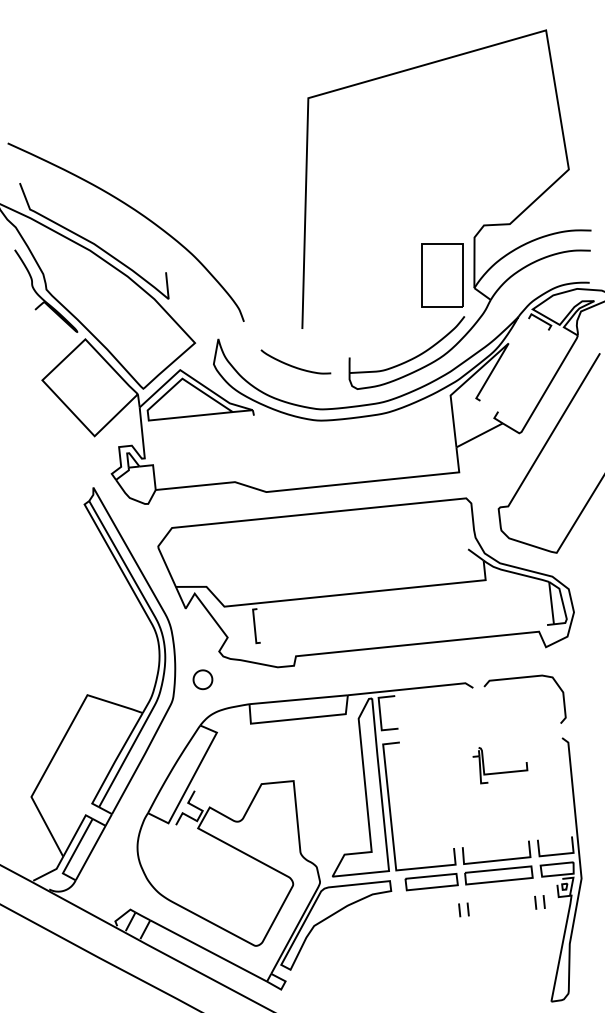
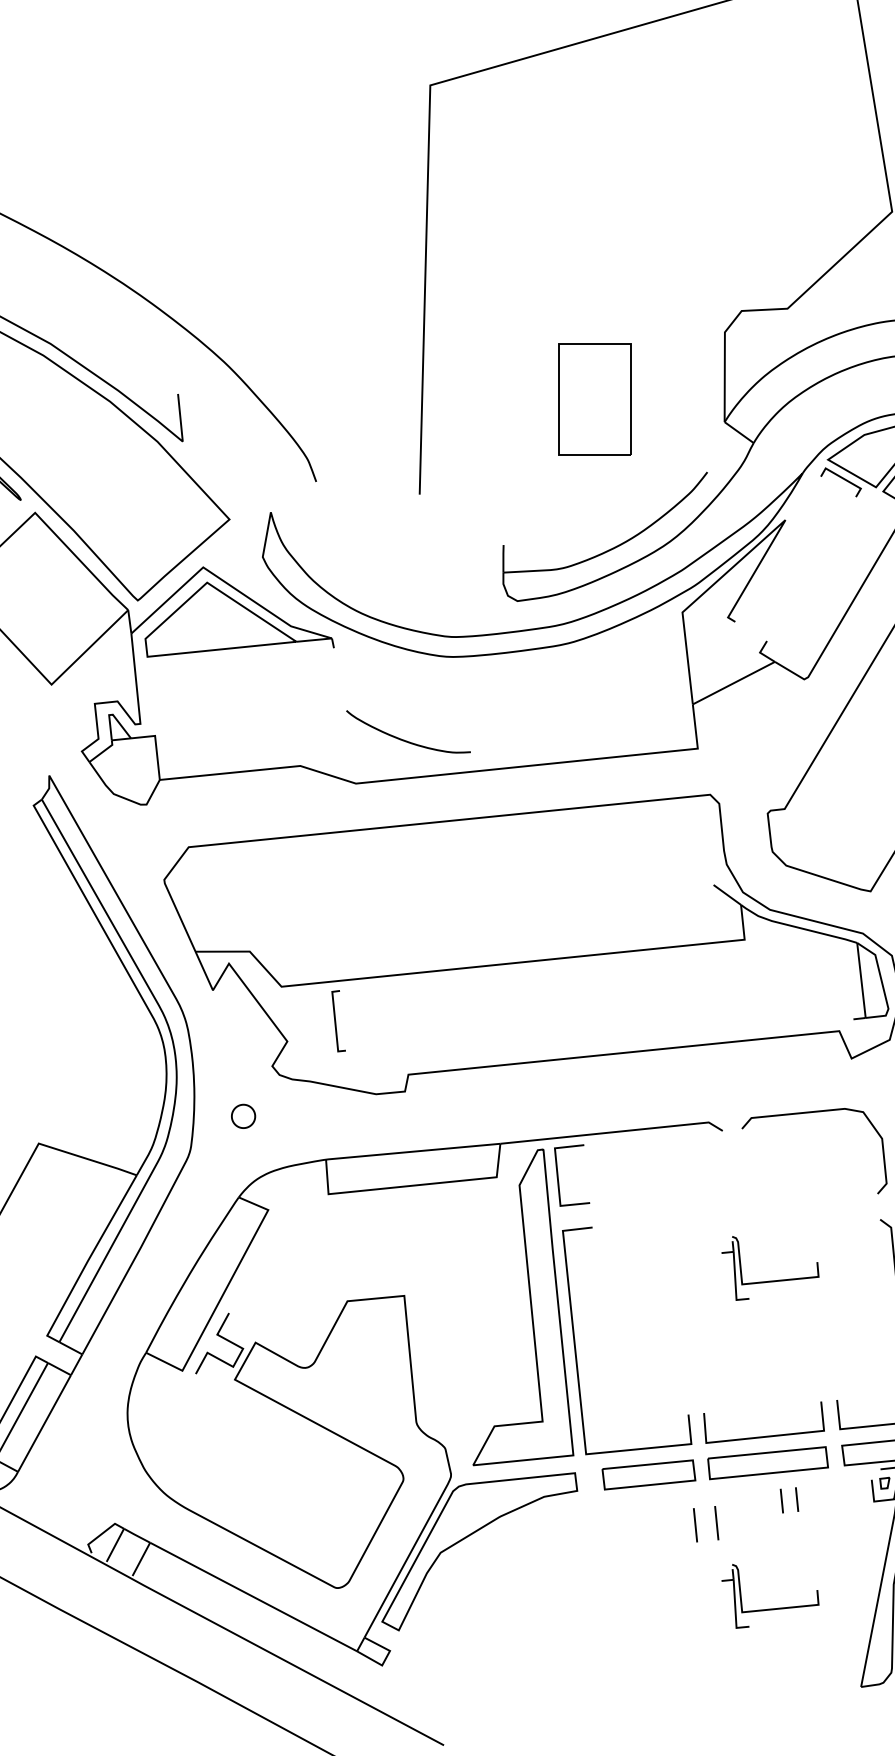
part: (442, 275) -> (595, 399), moved
curve: (293, 365) -> (404, 738), moved
part: (202, 679) -> (242, 1115), size x0.7
part: (539, 902) -> (788, 1500), moved
part: (463, 909) -> (705, 1523), size x1.4
part: (502, 956) -> (774, 1606), added

